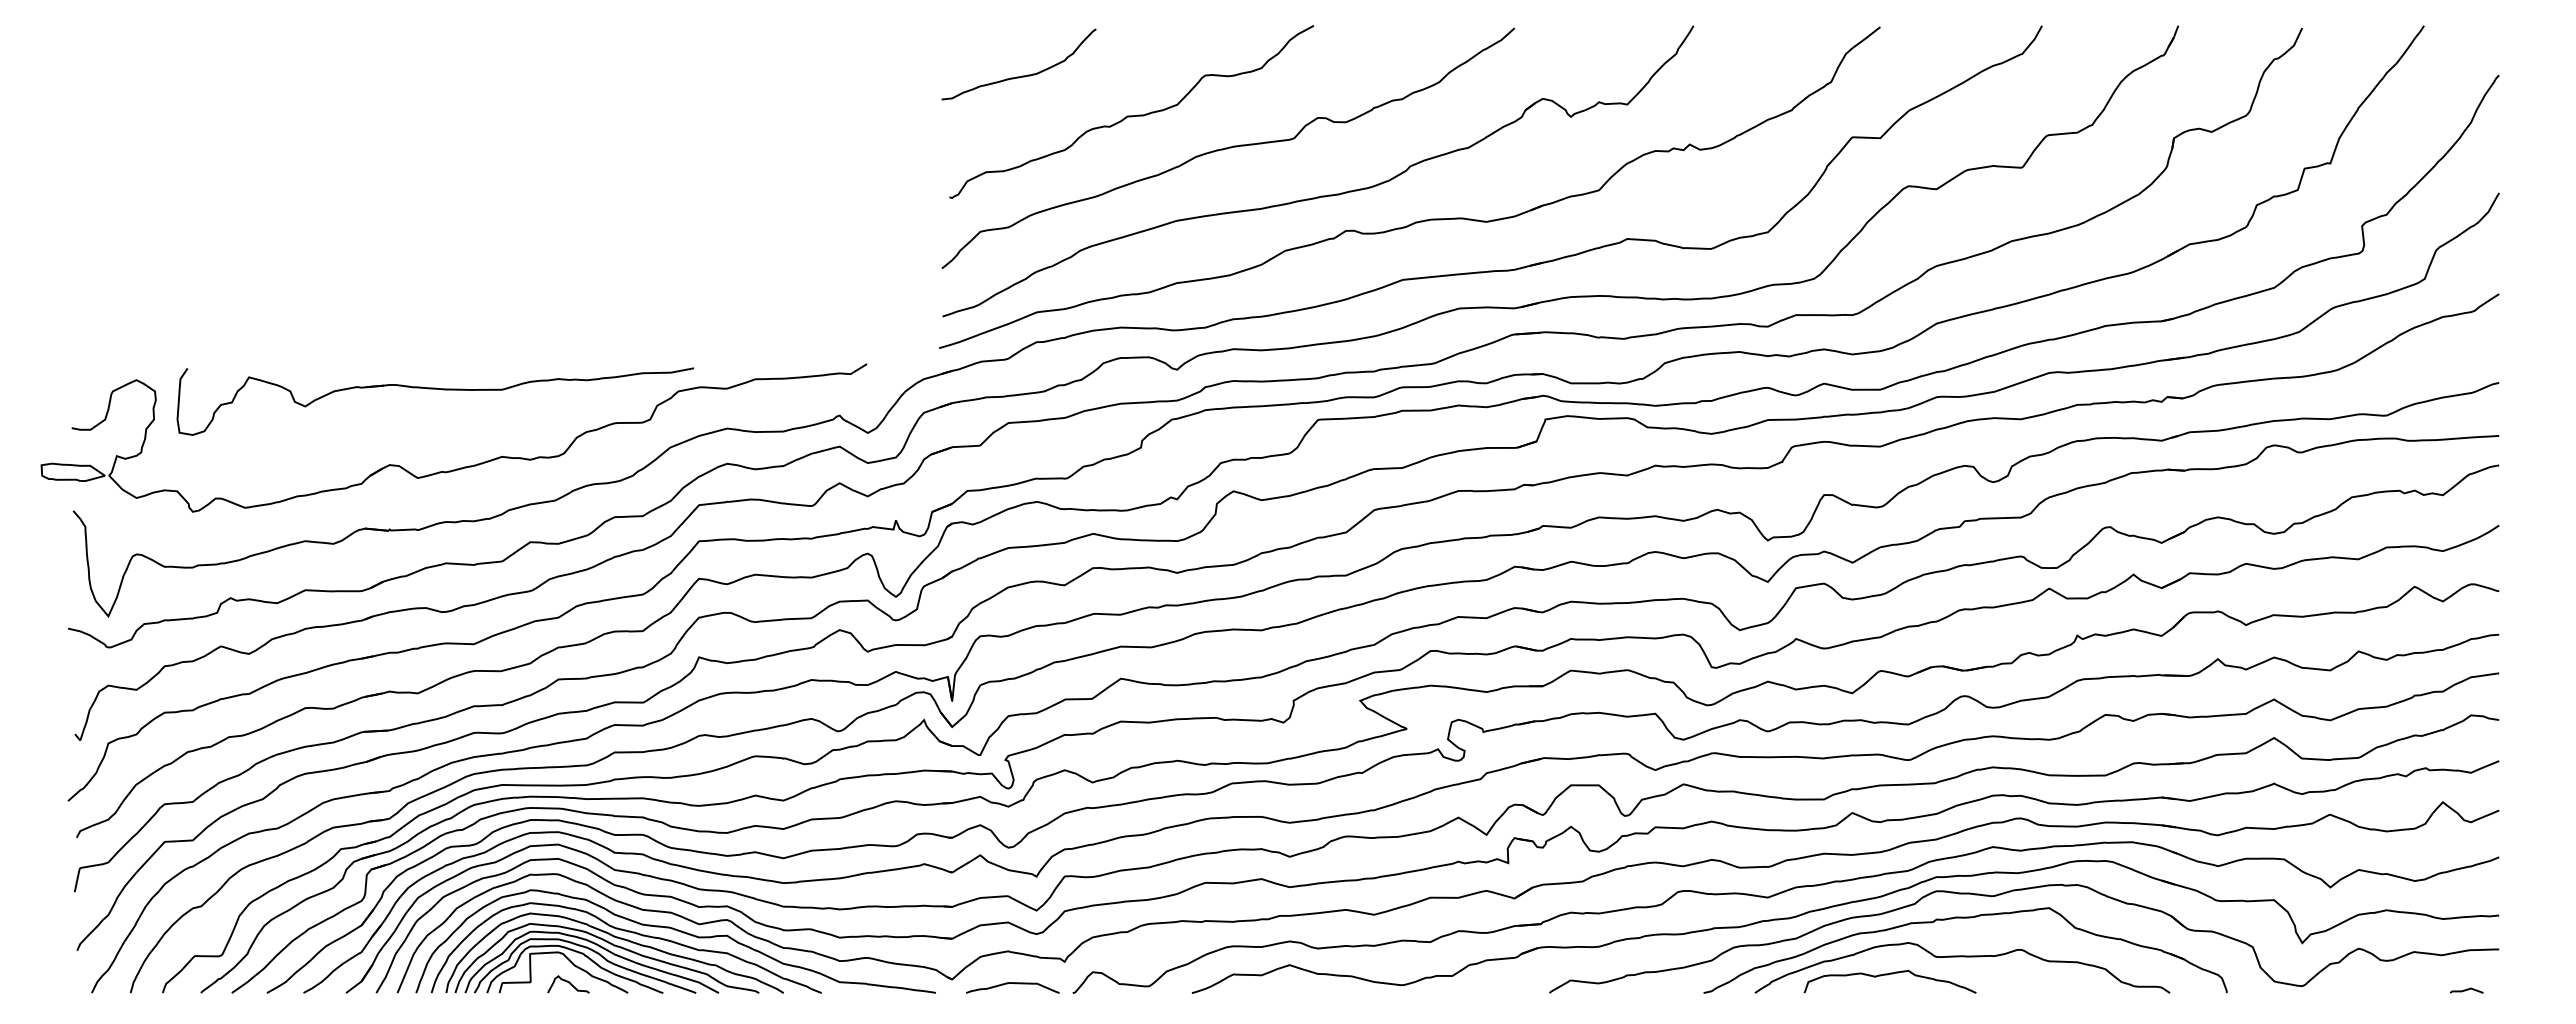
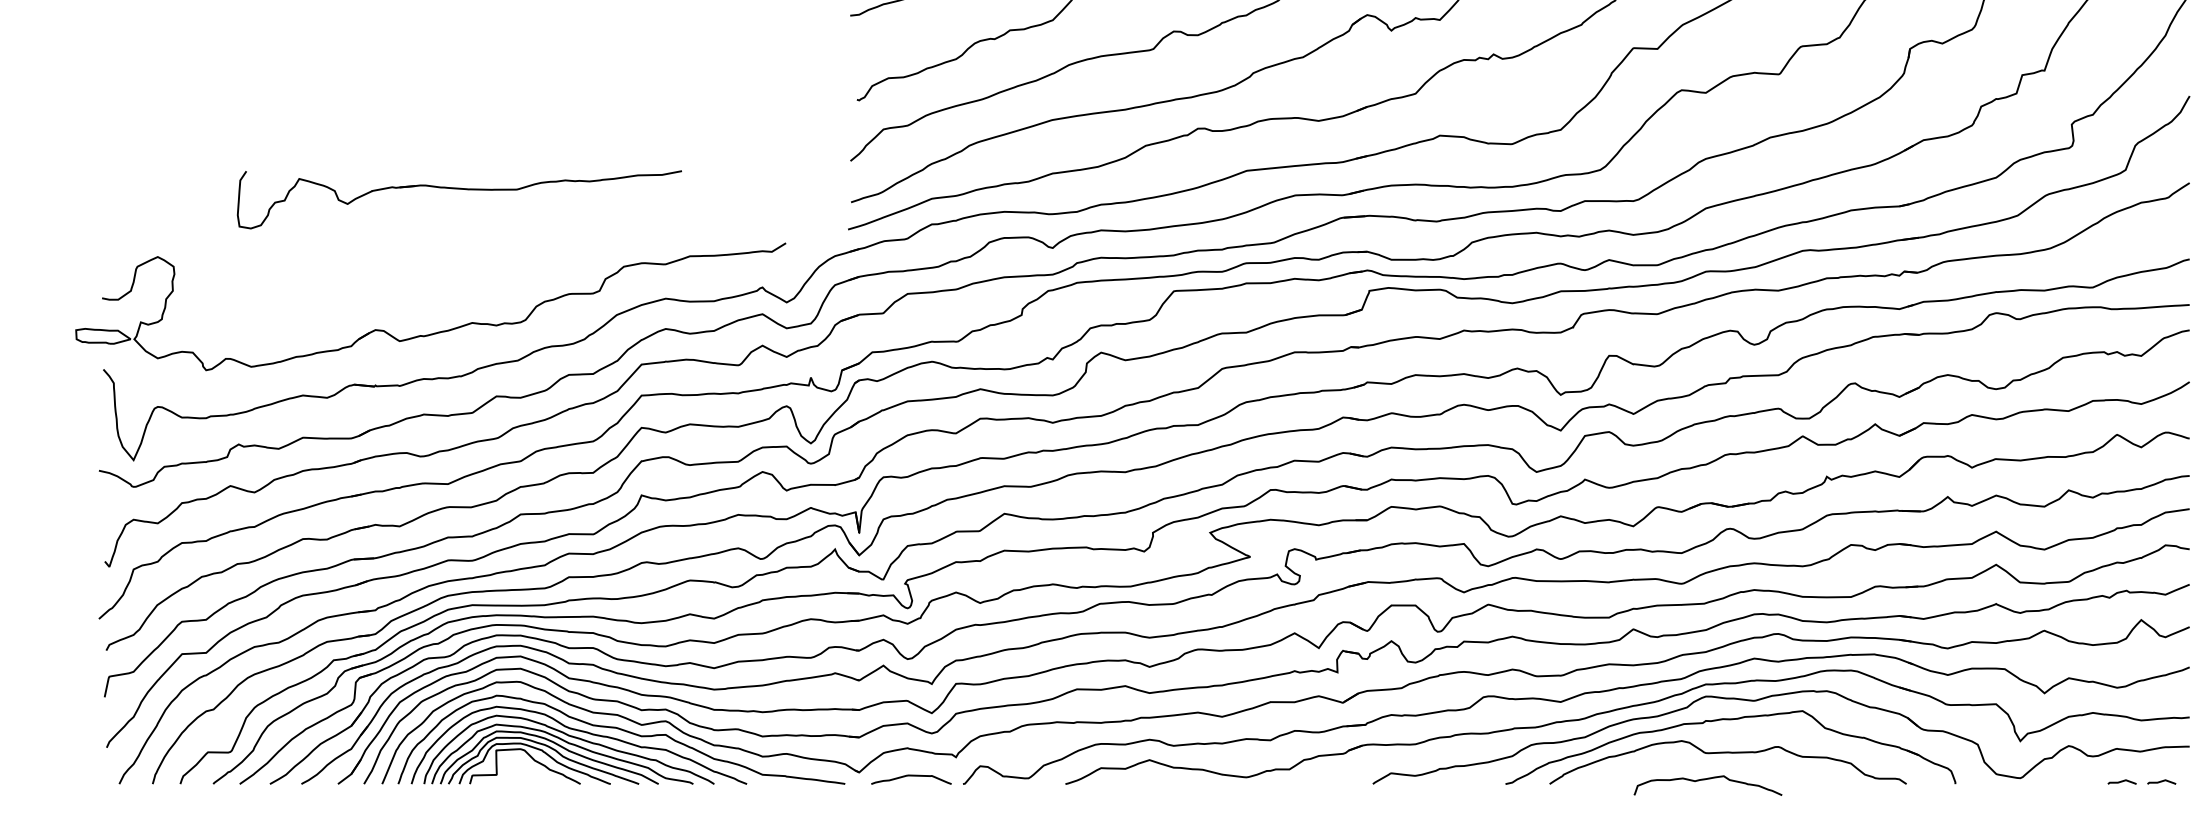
part: (435, 389) -> (459, 189), moved
curve: (1887, 975) -> (1705, 780), moved
curve: (568, 983) -> (529, 775), removed
curve: (2420, 990) -> (2122, 781), added

